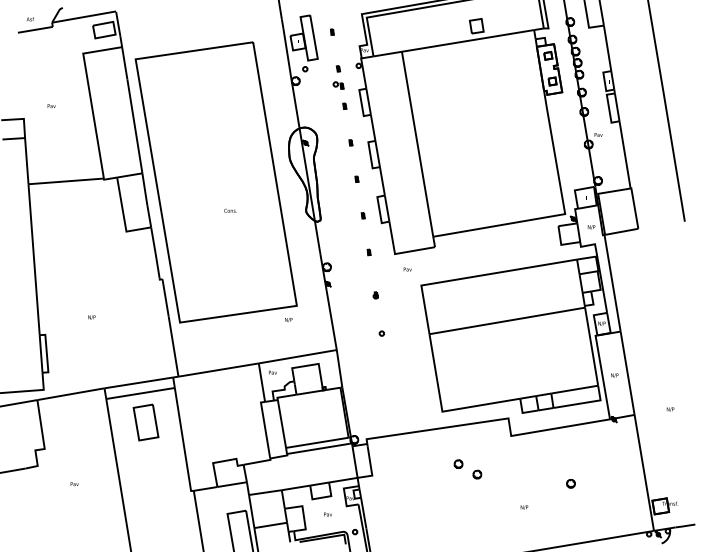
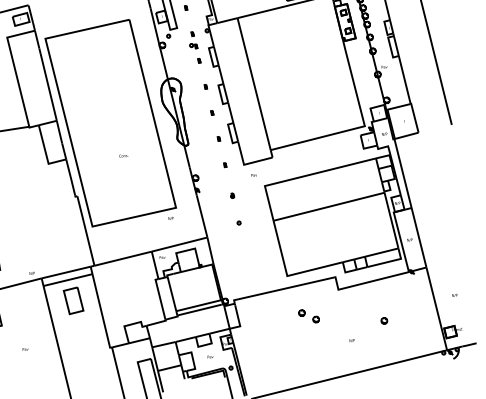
text: (230, 210) -> (123, 155), moved
text: (91, 317) -> (31, 273), moved
text: (670, 409) -> (454, 295), moved

